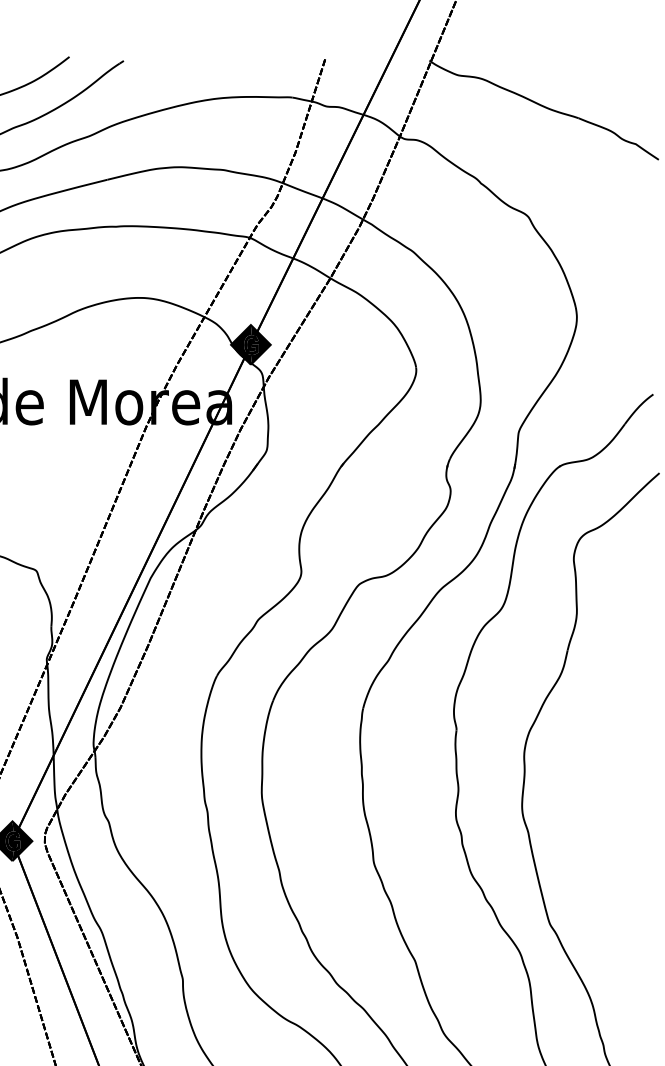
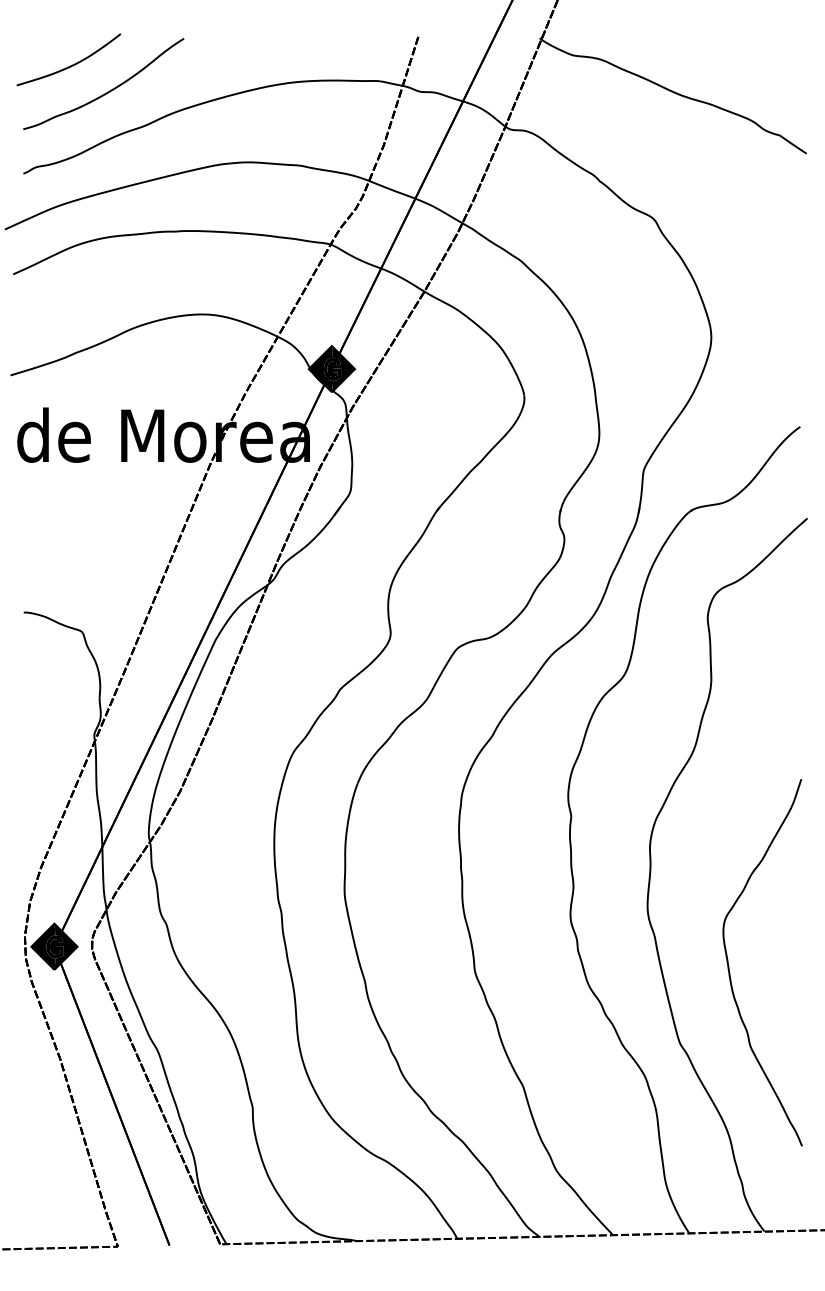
curve: (592, 857) -> (729, 965), added

